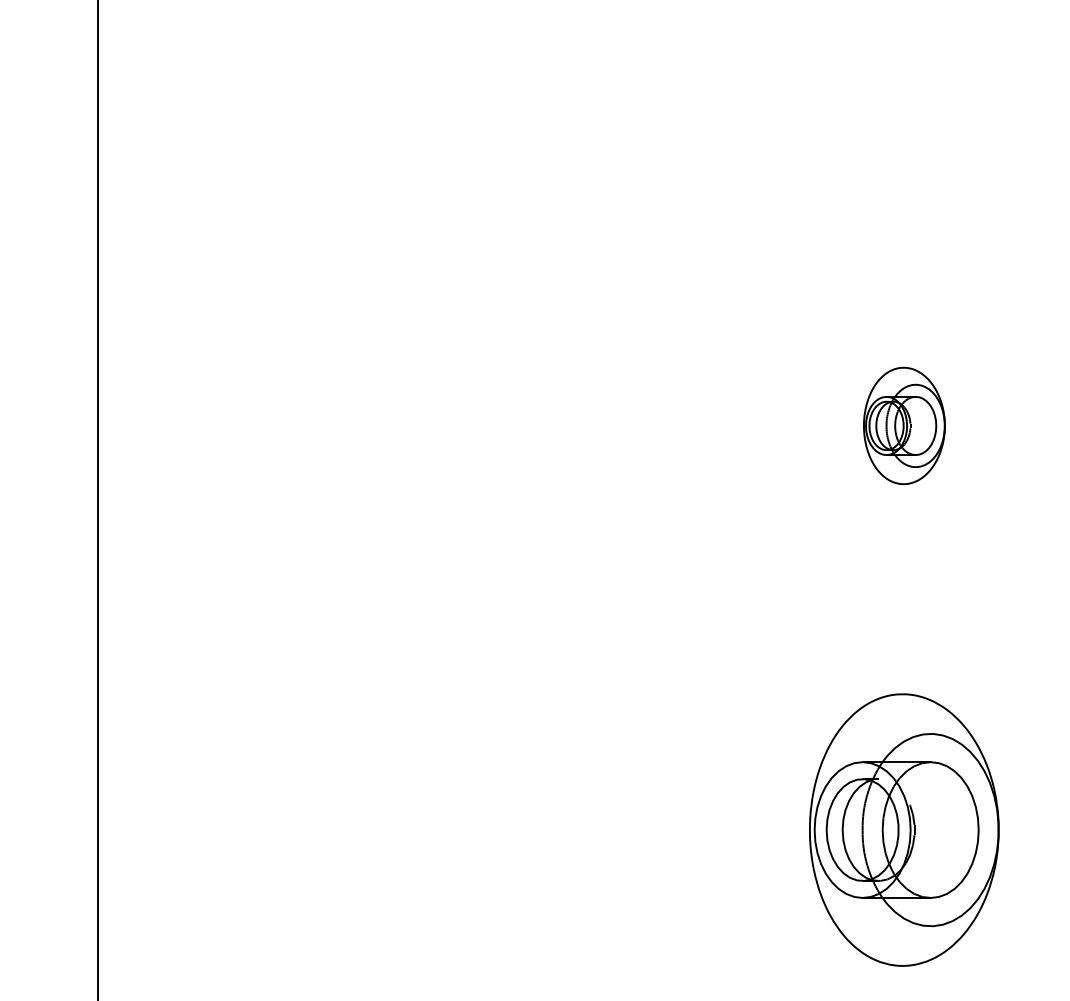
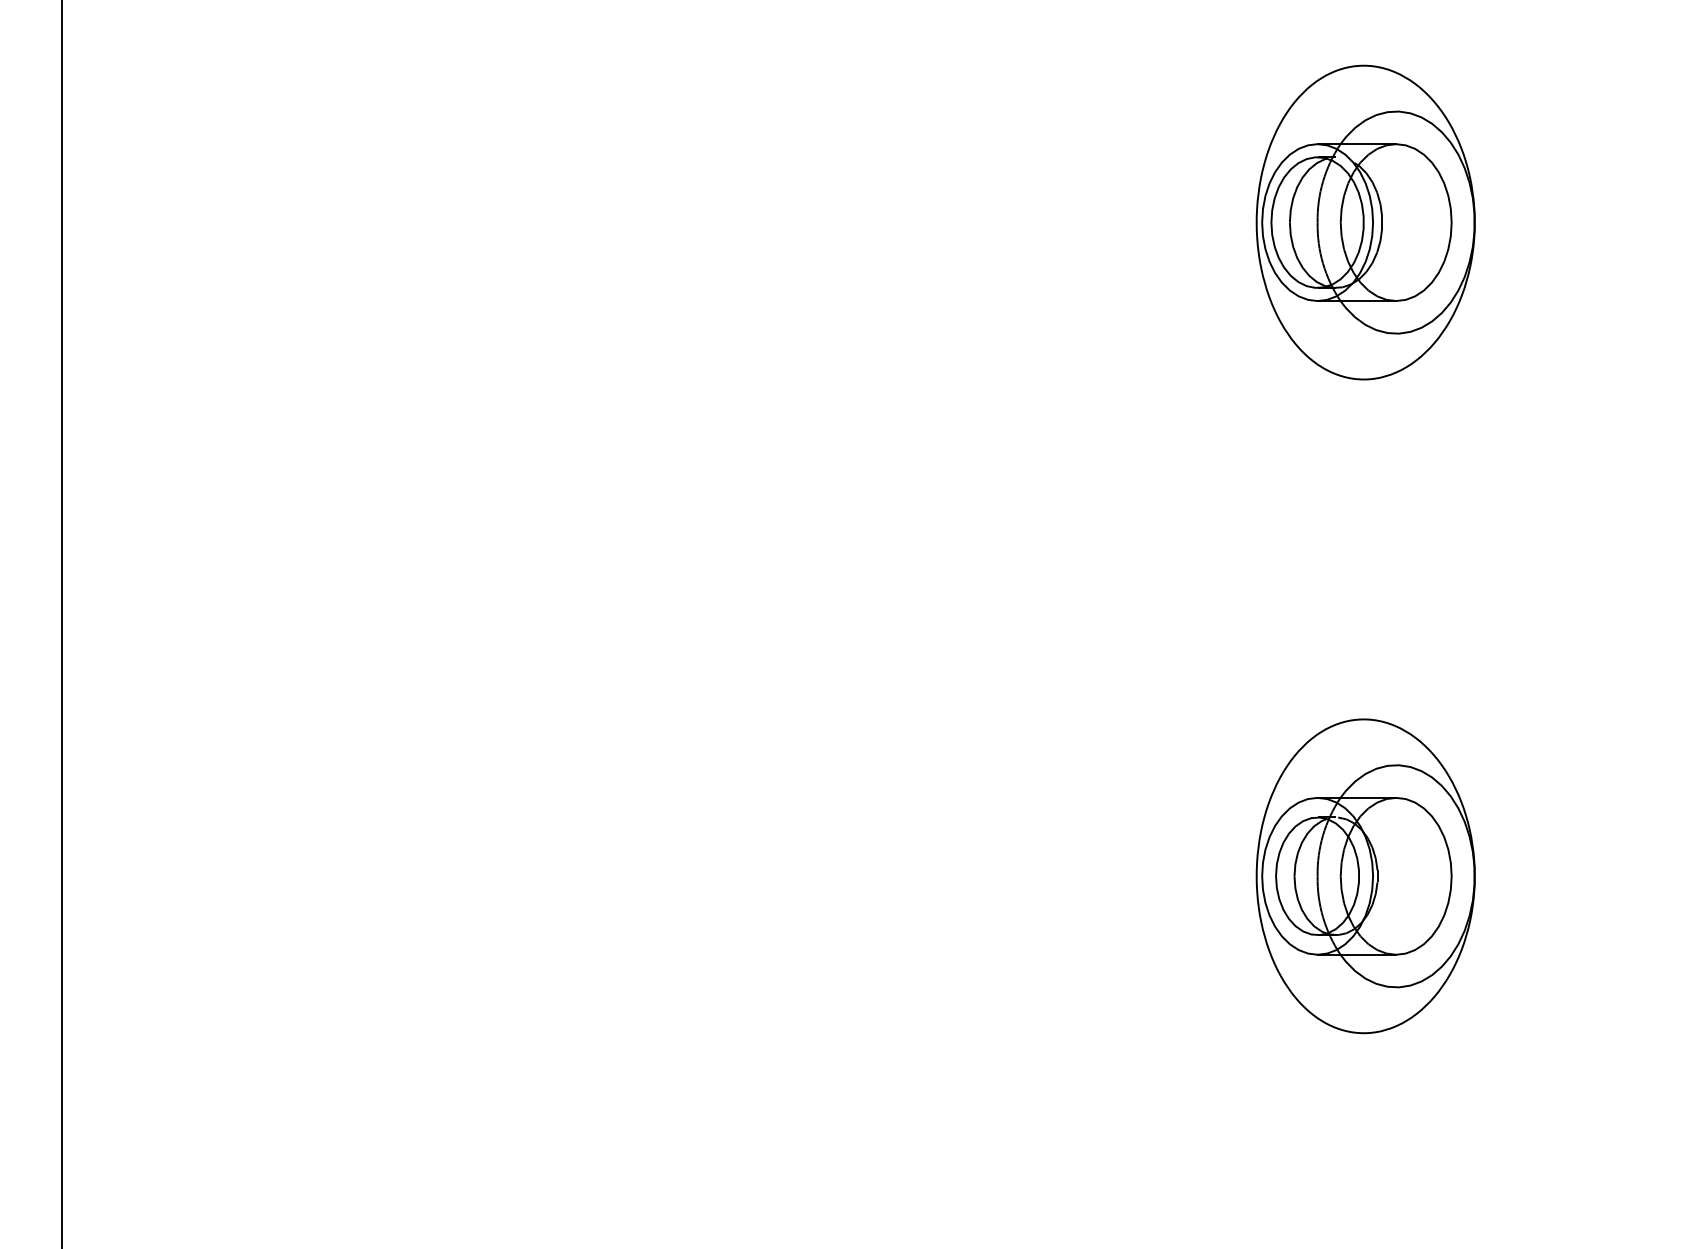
part: (904, 425) -> (1365, 221), size x1.67
part: (904, 830) -> (1365, 876), size x0.71

